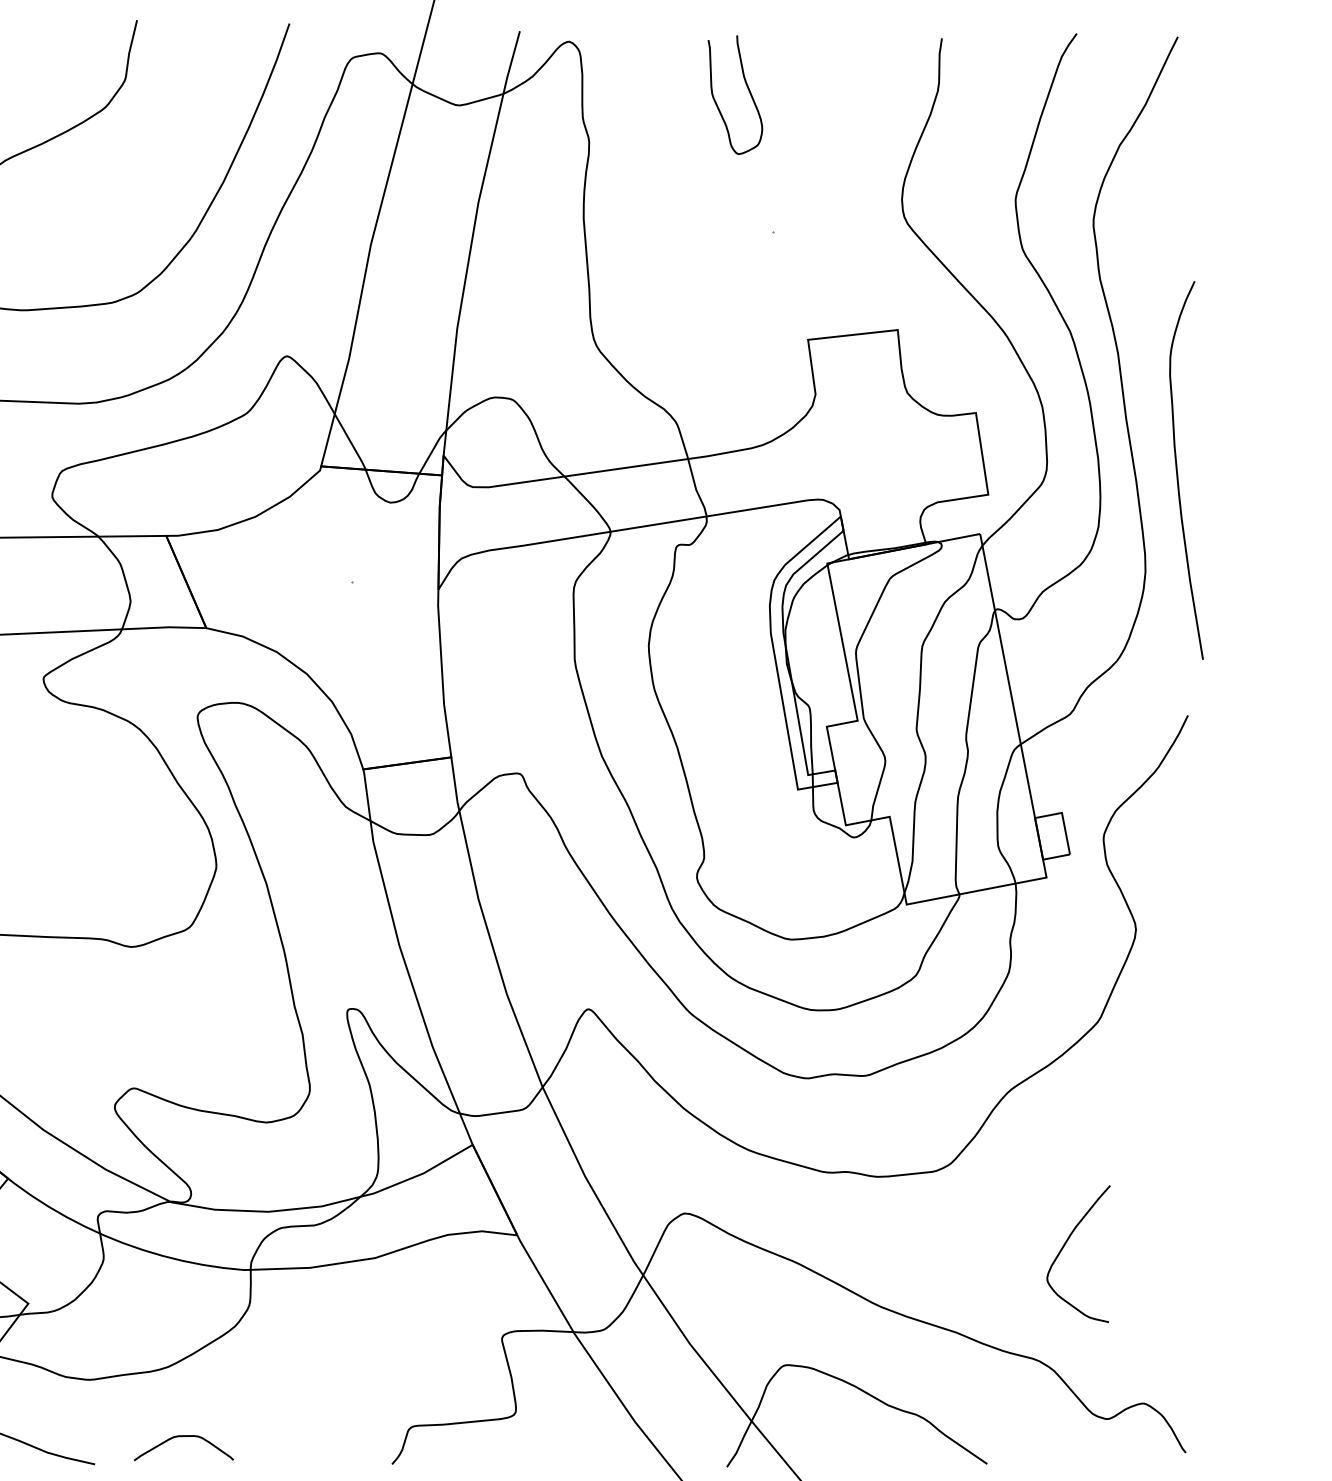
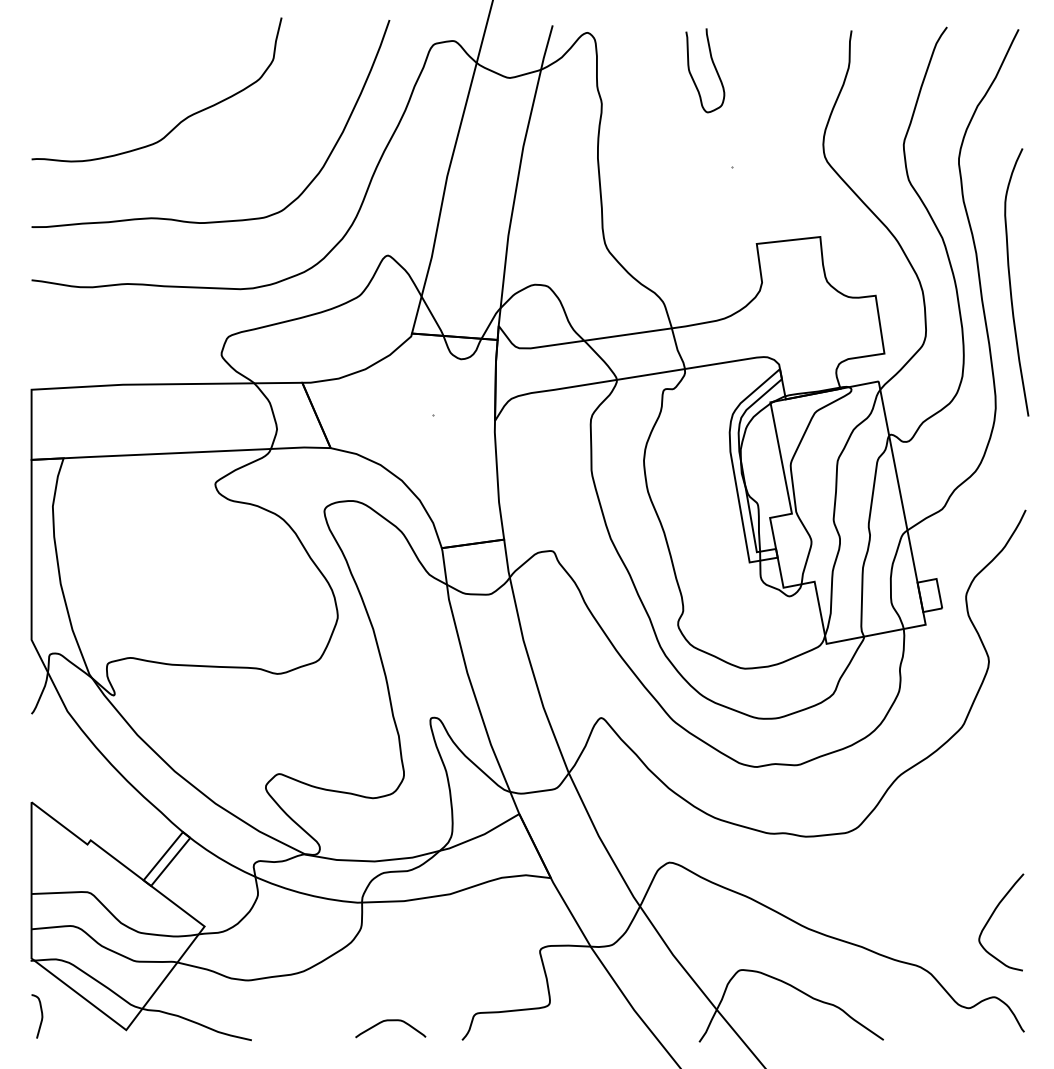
curve: (1179, 474) -> (1011, 285), moved
curve: (1066, 1245) -> (992, 916), moved
curve: (183, 1437) -> (390, 1021), moved

